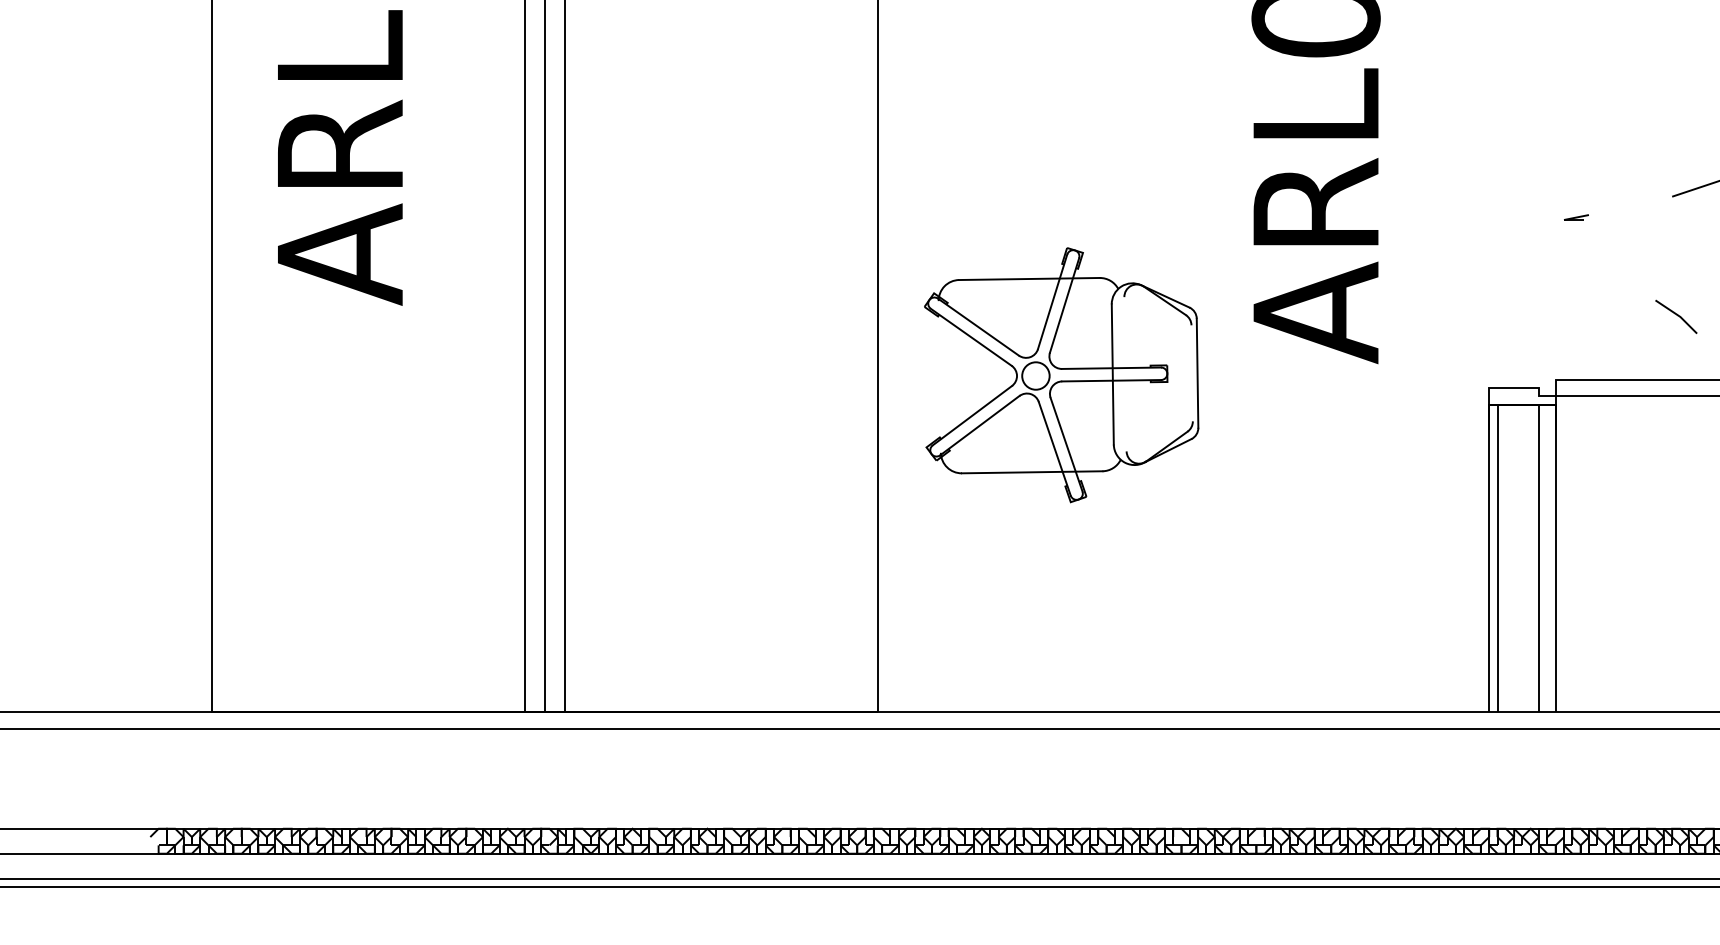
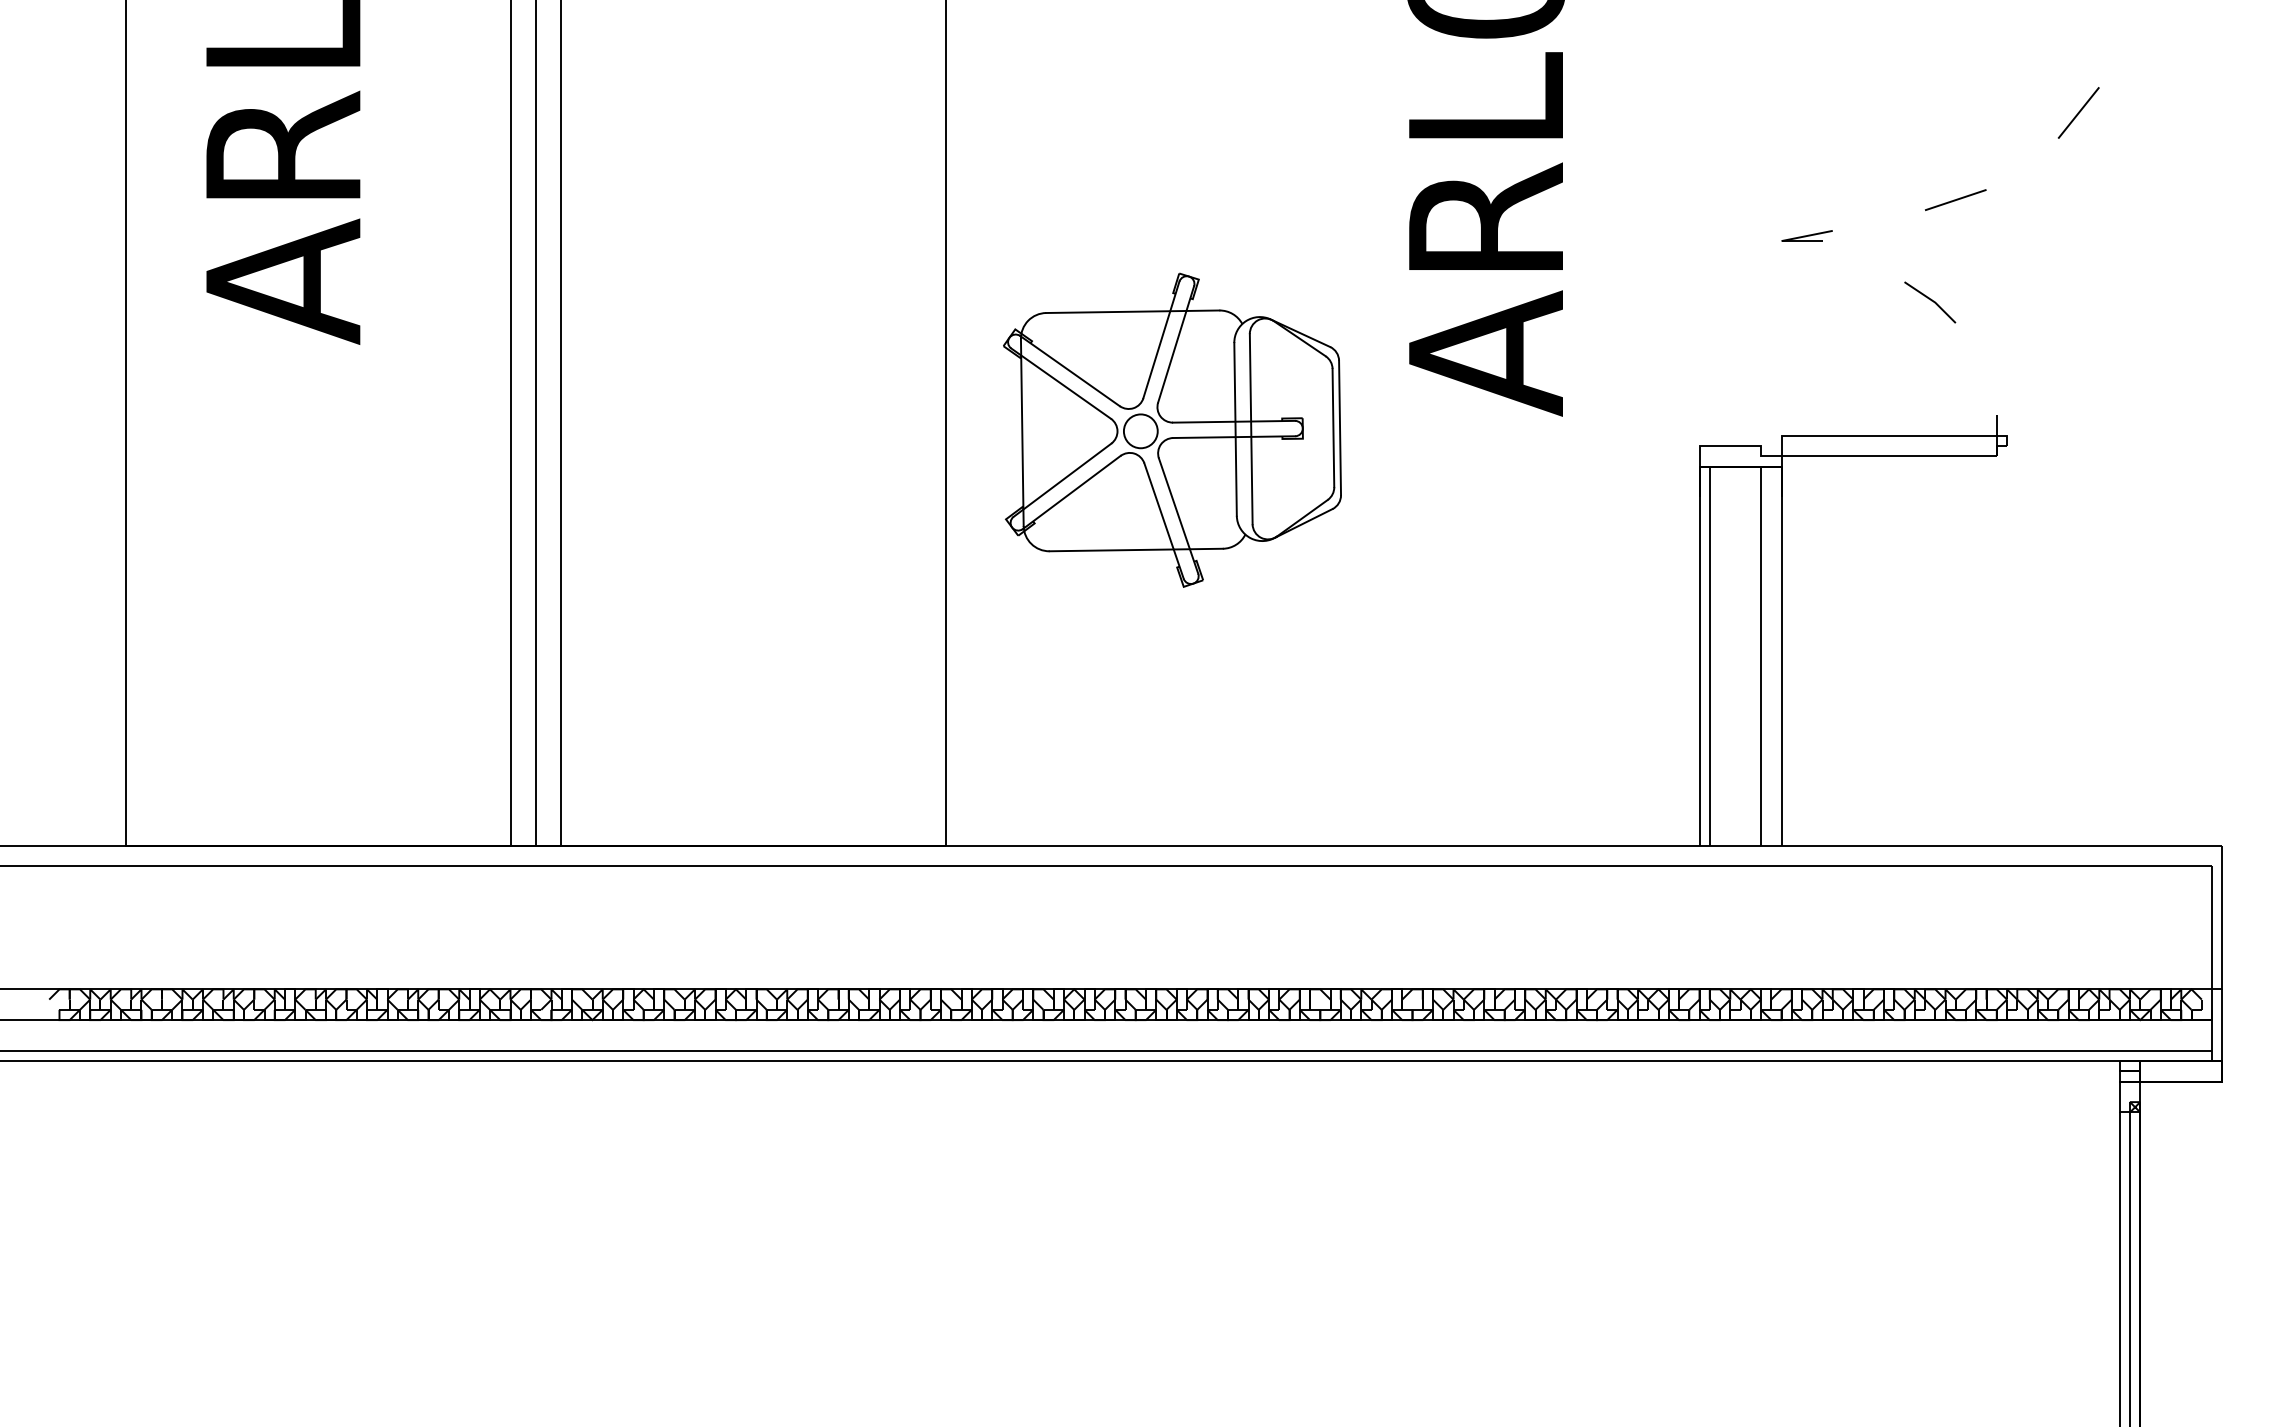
part: (1575, 217) -> (1806, 235), size x1.67
line: (1677, 316) -> (1931, 301), moved
line: (1192, 372) -> (1333, 427), added
line: (1124, 374) -> (1250, 429), added
line: (939, 376) -> (1021, 432), added

